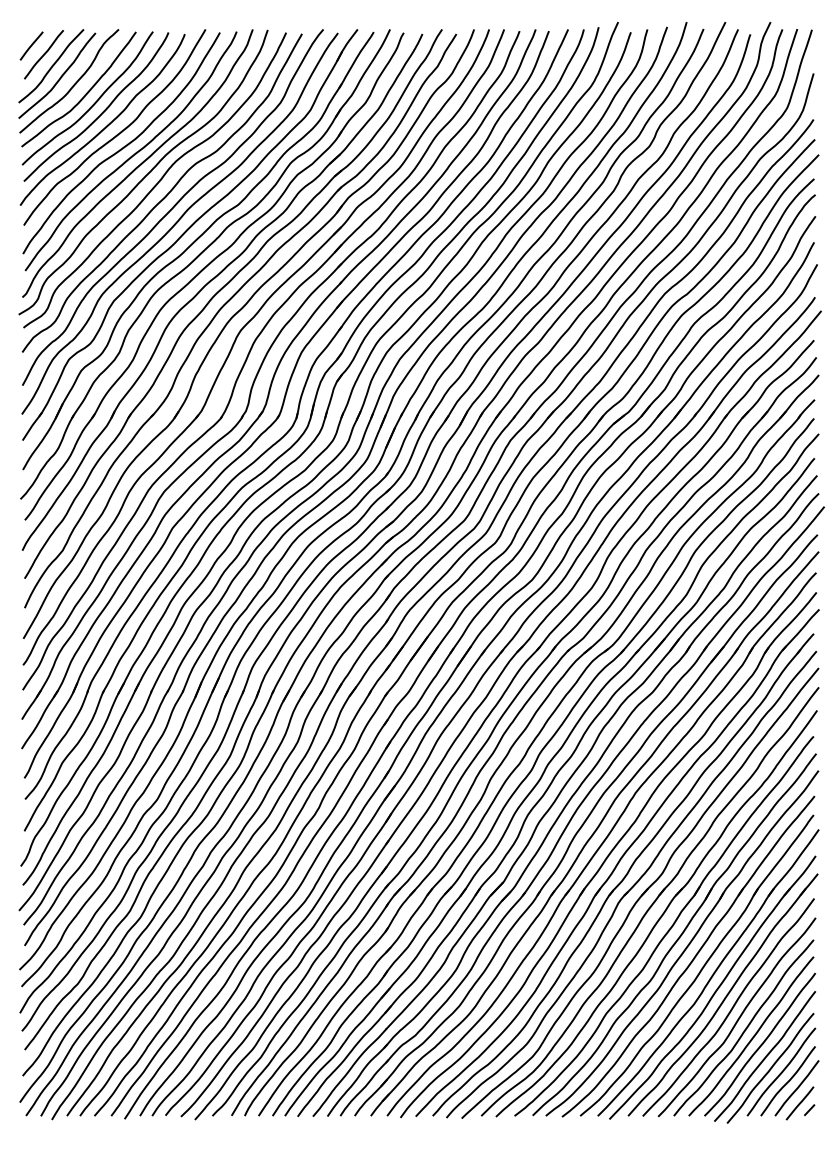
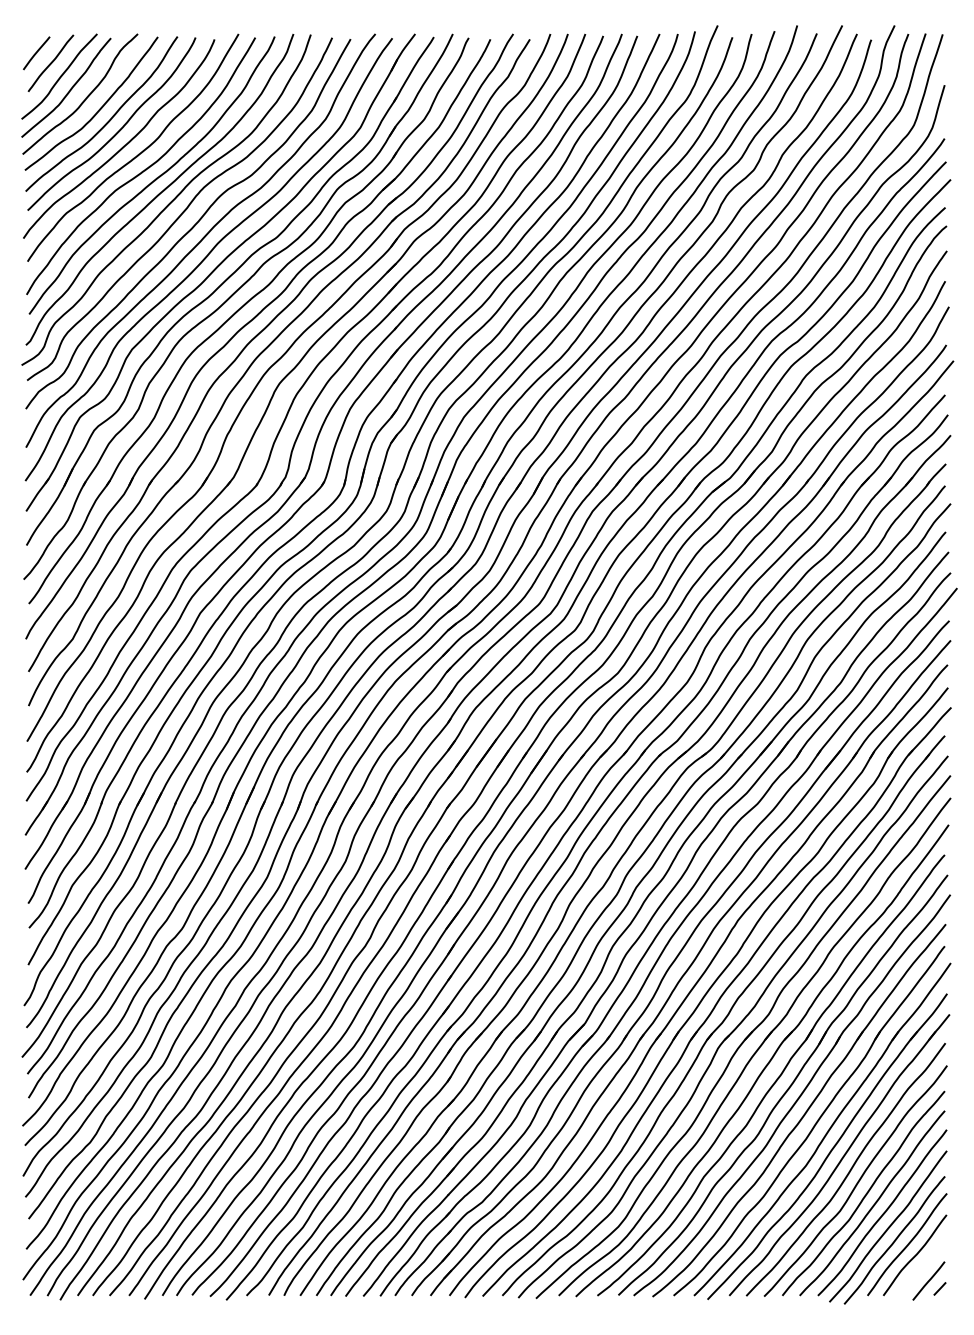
curve: (797, 1088) -> (925, 1263), removed

